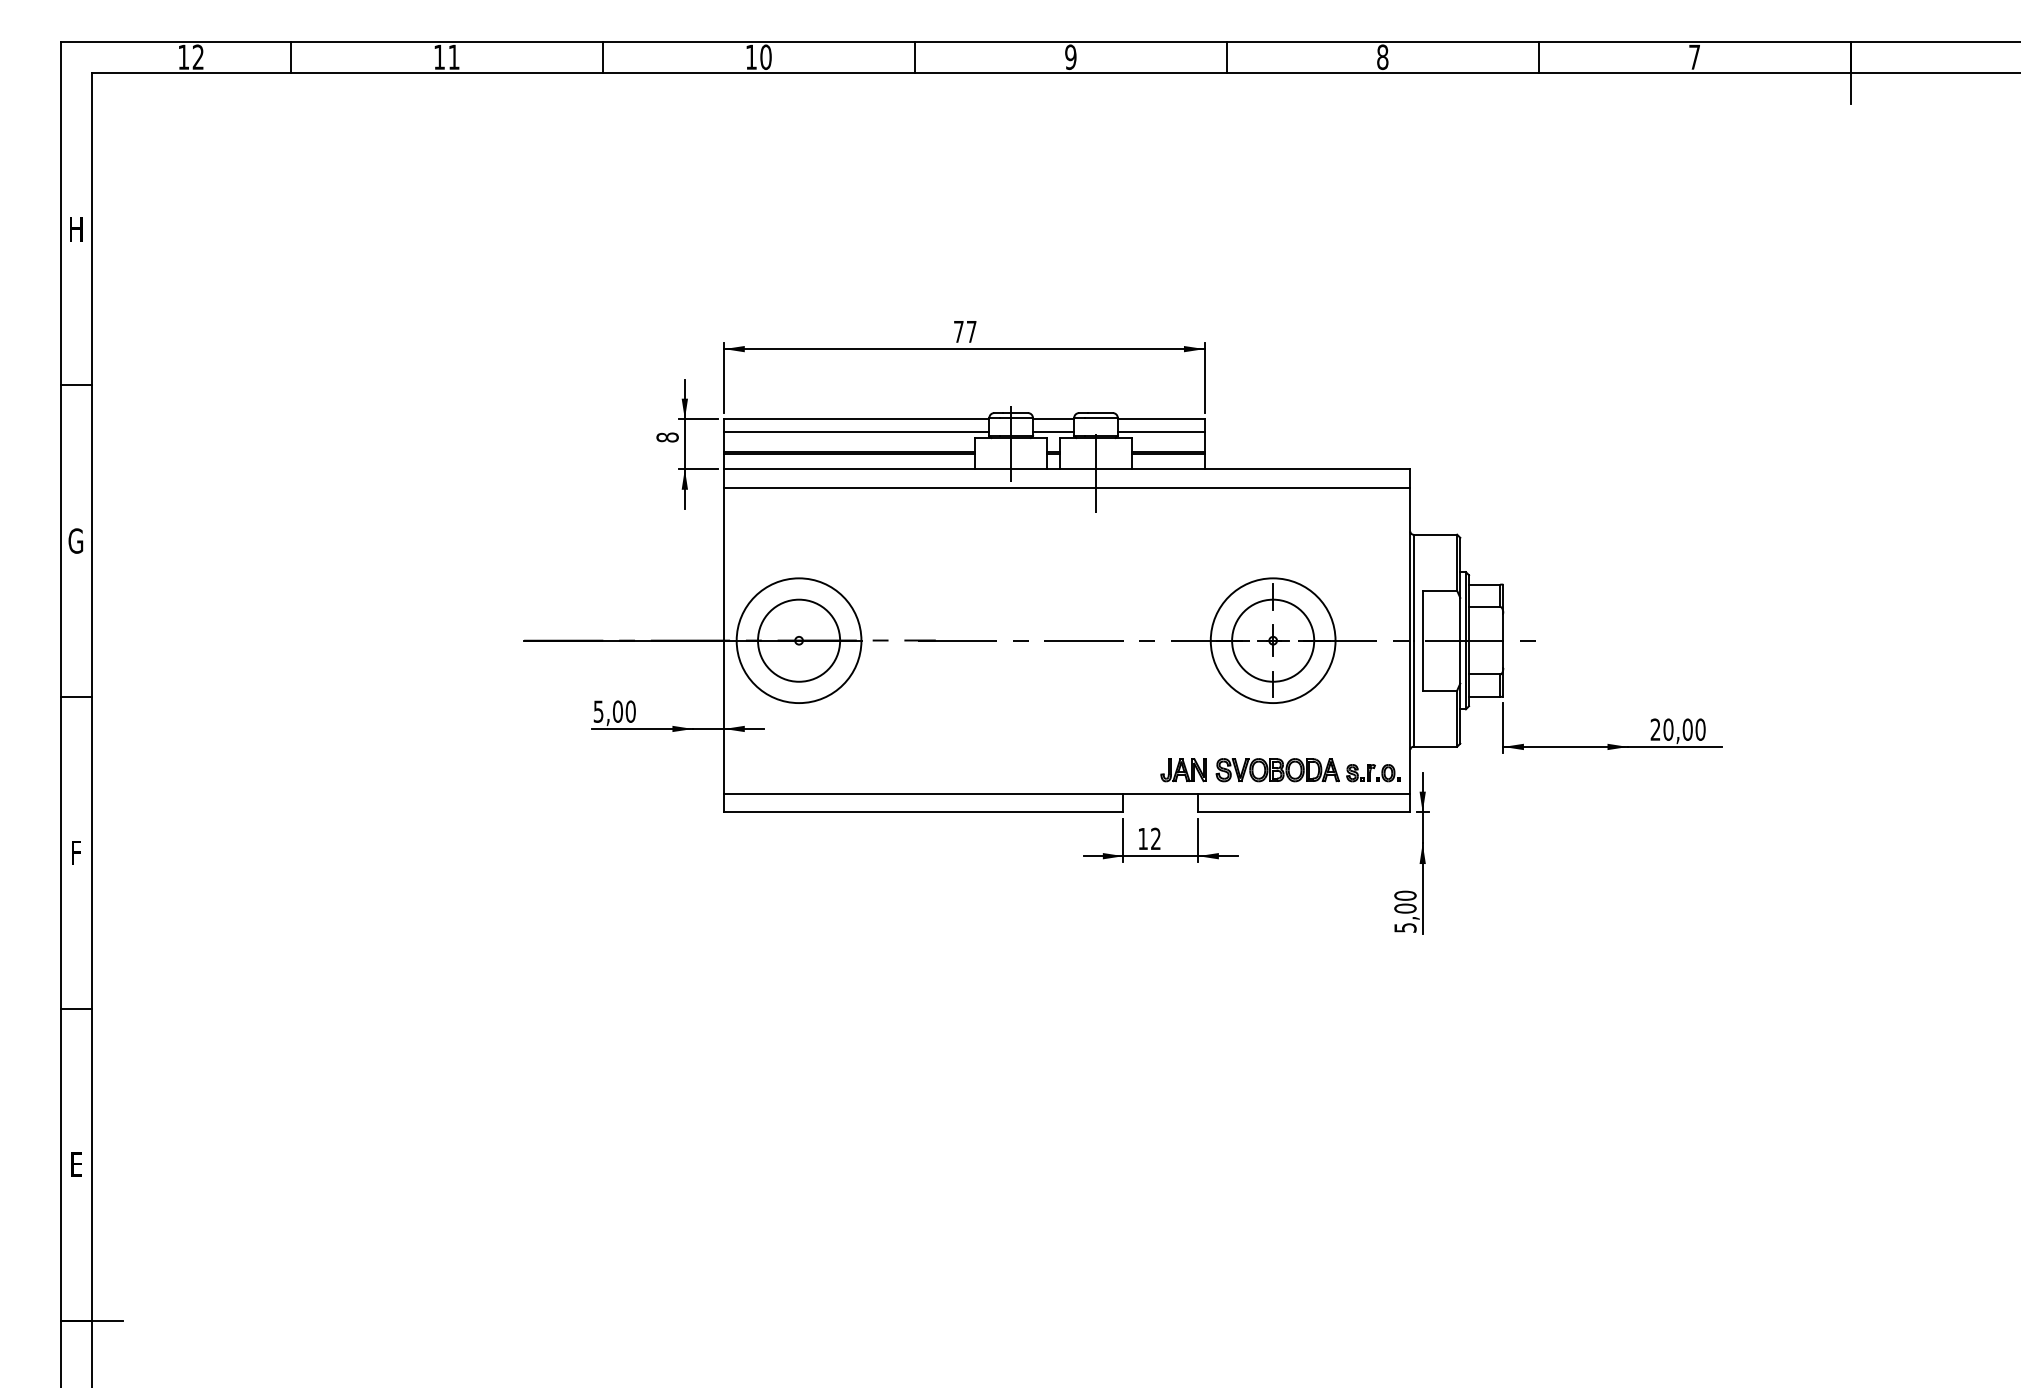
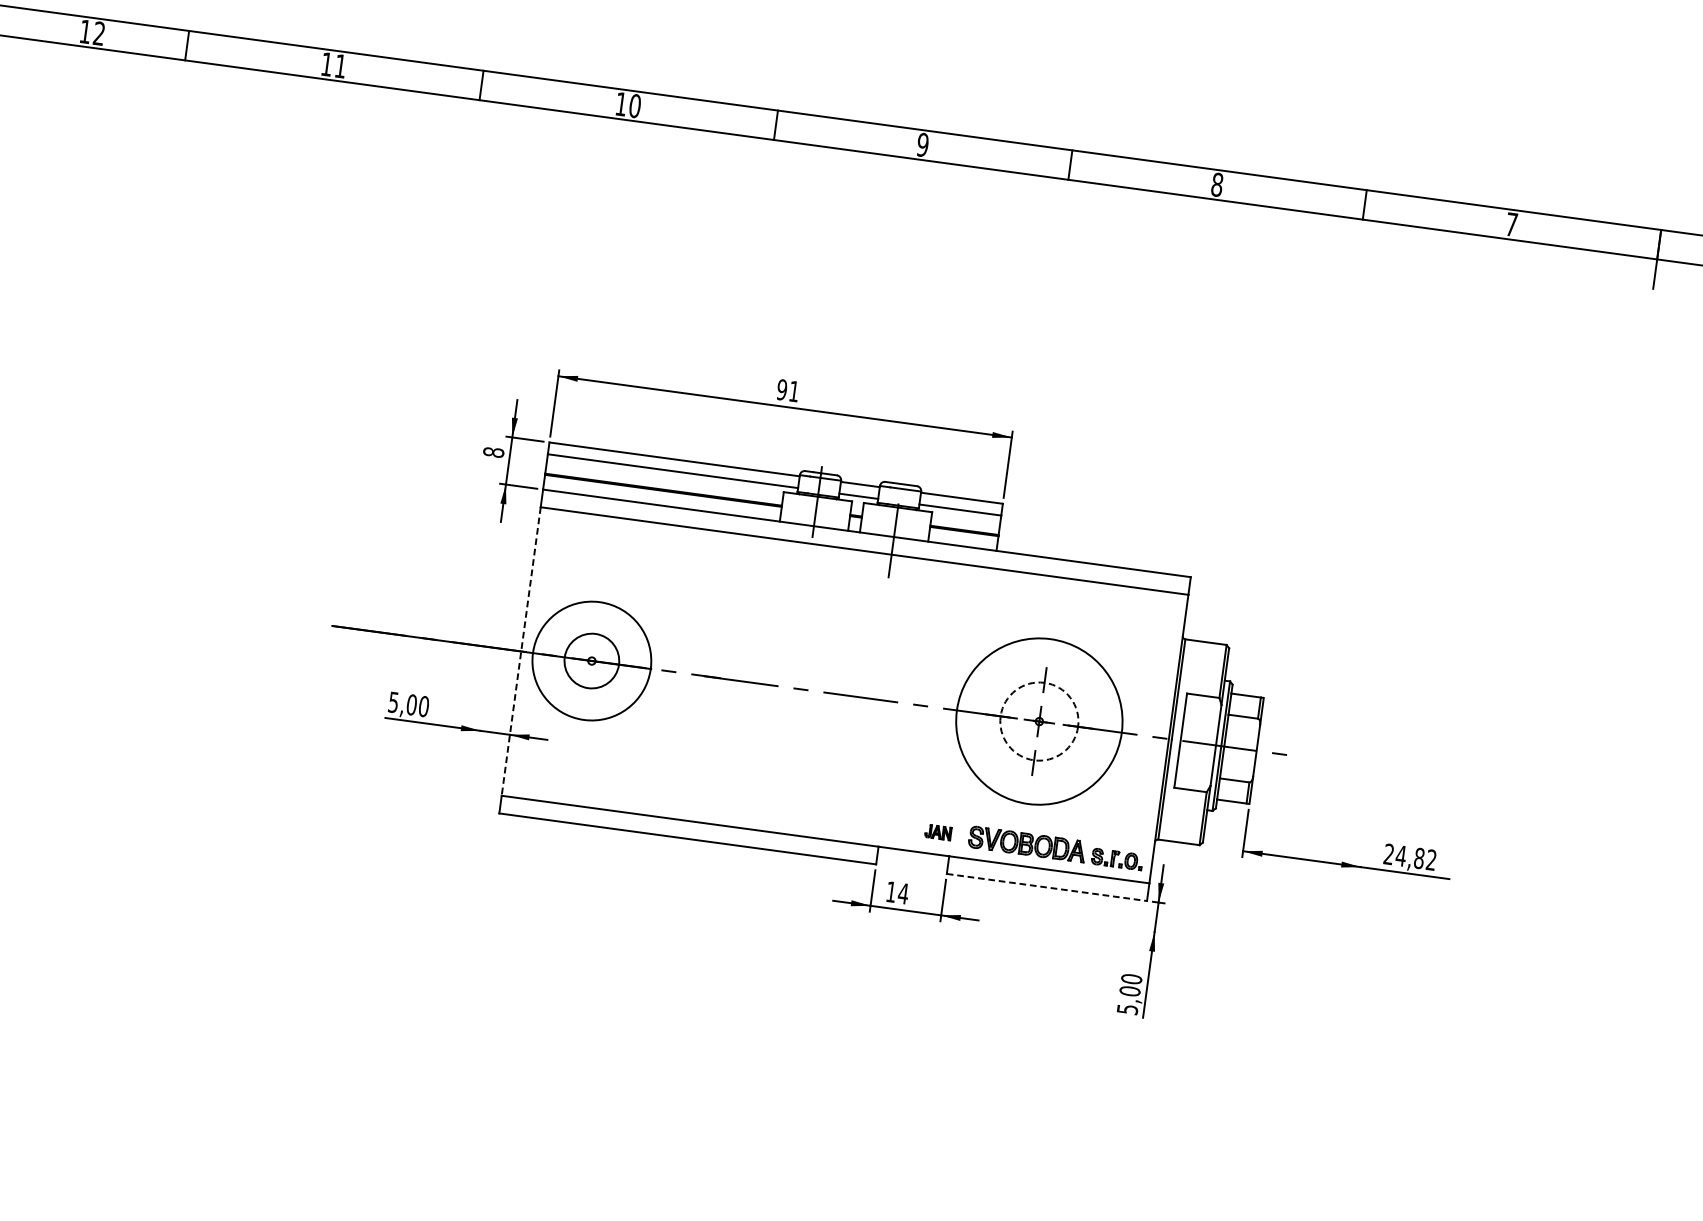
text: (964, 331) -> (787, 390), 77 -> 91
line: (724, 640) -> (521, 651), solid -> dashed
circle: (799, 640) -> (592, 660), size x0.7
circle: (1272, 640) -> (1038, 721), size x1.4
circle: (1273, 640) -> (1039, 721), solid -> dashed
text: (1684, 729) -> (1416, 857), 20,00 -> 24,82
part: (1183, 770) -> (938, 832), size x0.6
line: (1304, 812) -> (1047, 887), solid -> dashed
text: (1155, 838) -> (903, 893), 12 -> 14

